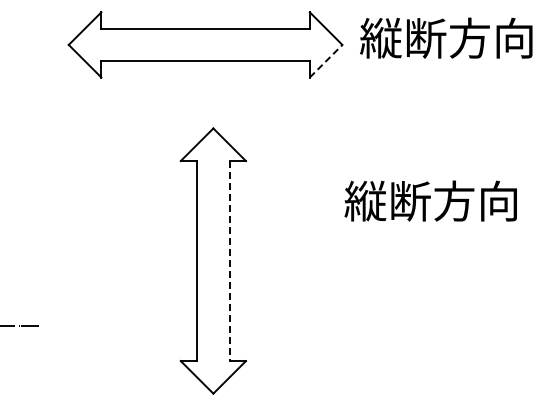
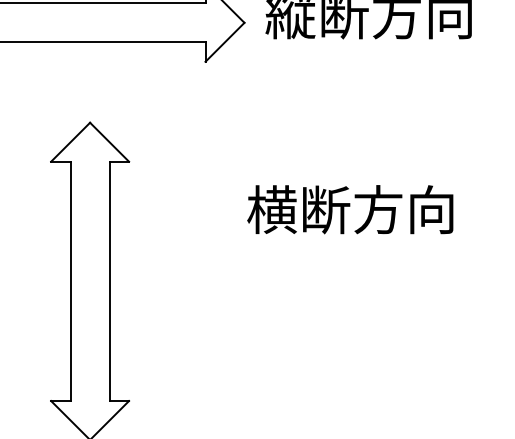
line: (326, 60) -> (225, 41), dashed -> solid
text: (365, 200) -> (272, 208), 縦断方向 -> 横断方向
line: (229, 261) -> (109, 281), dashed -> solid

